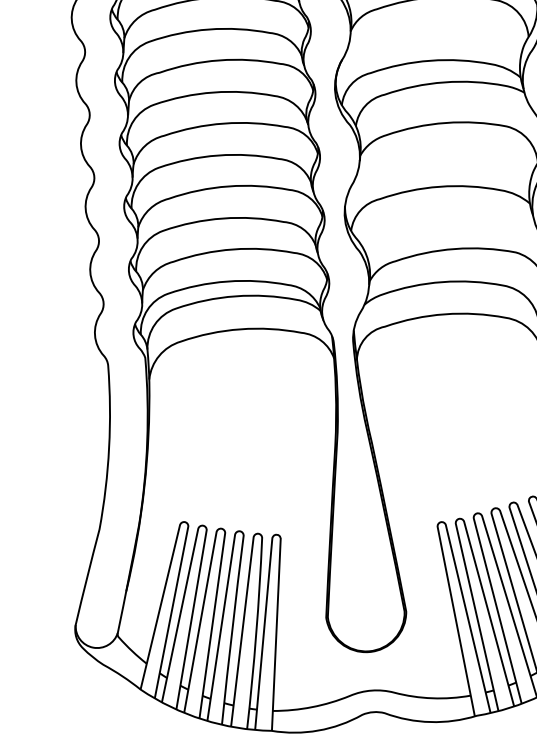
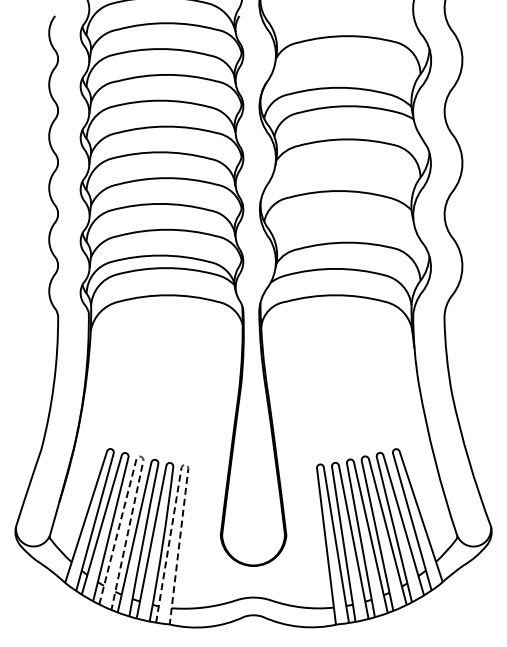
line: (222, 528) -> (141, 456), solid -> dashed
line: (276, 534) -> (185, 464), solid -> dashed

